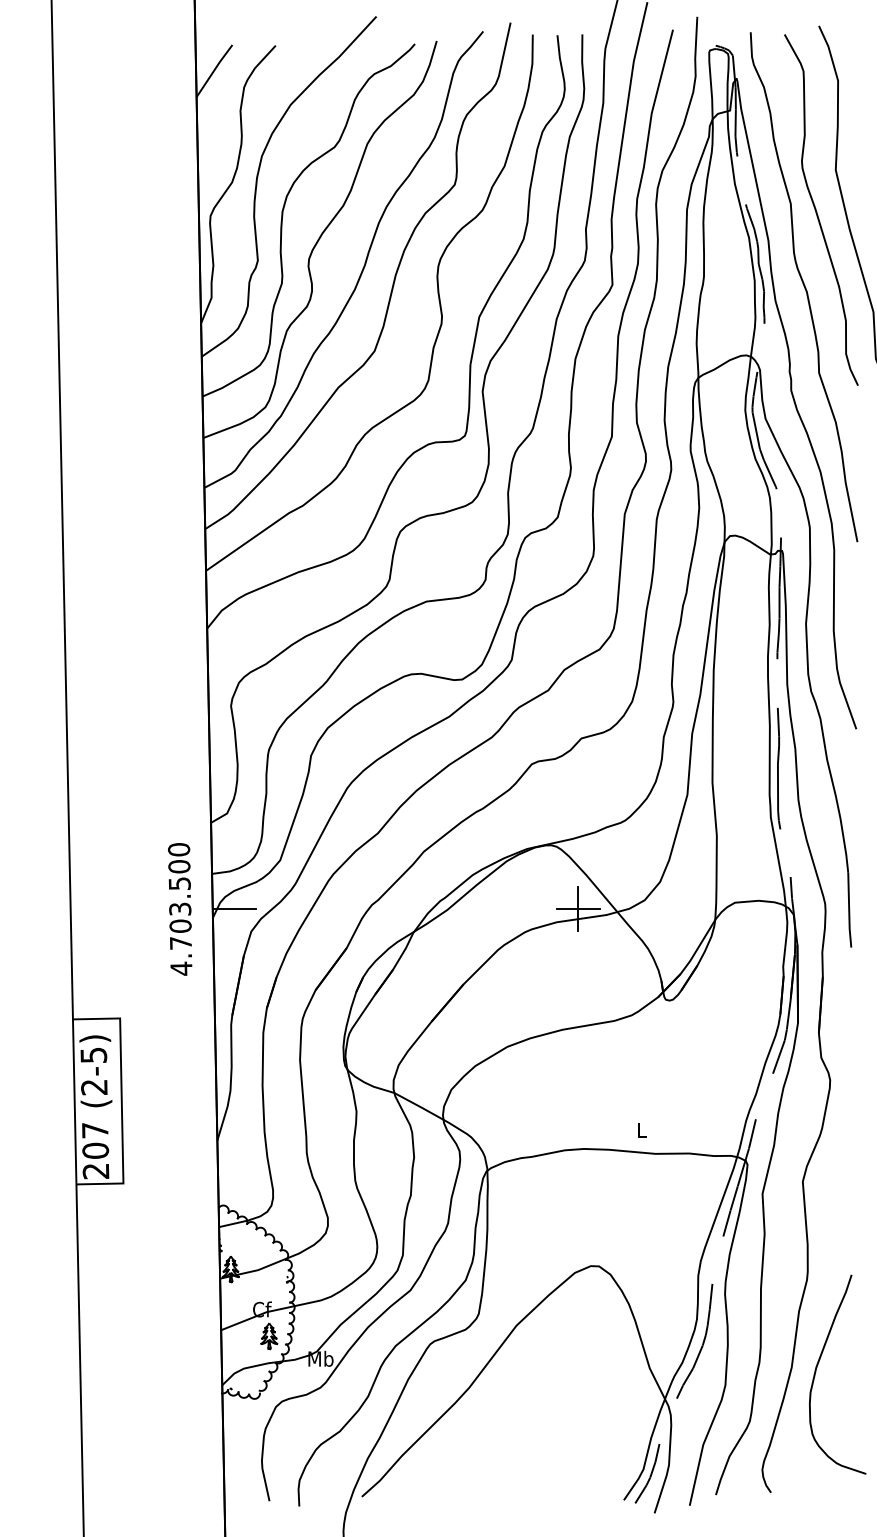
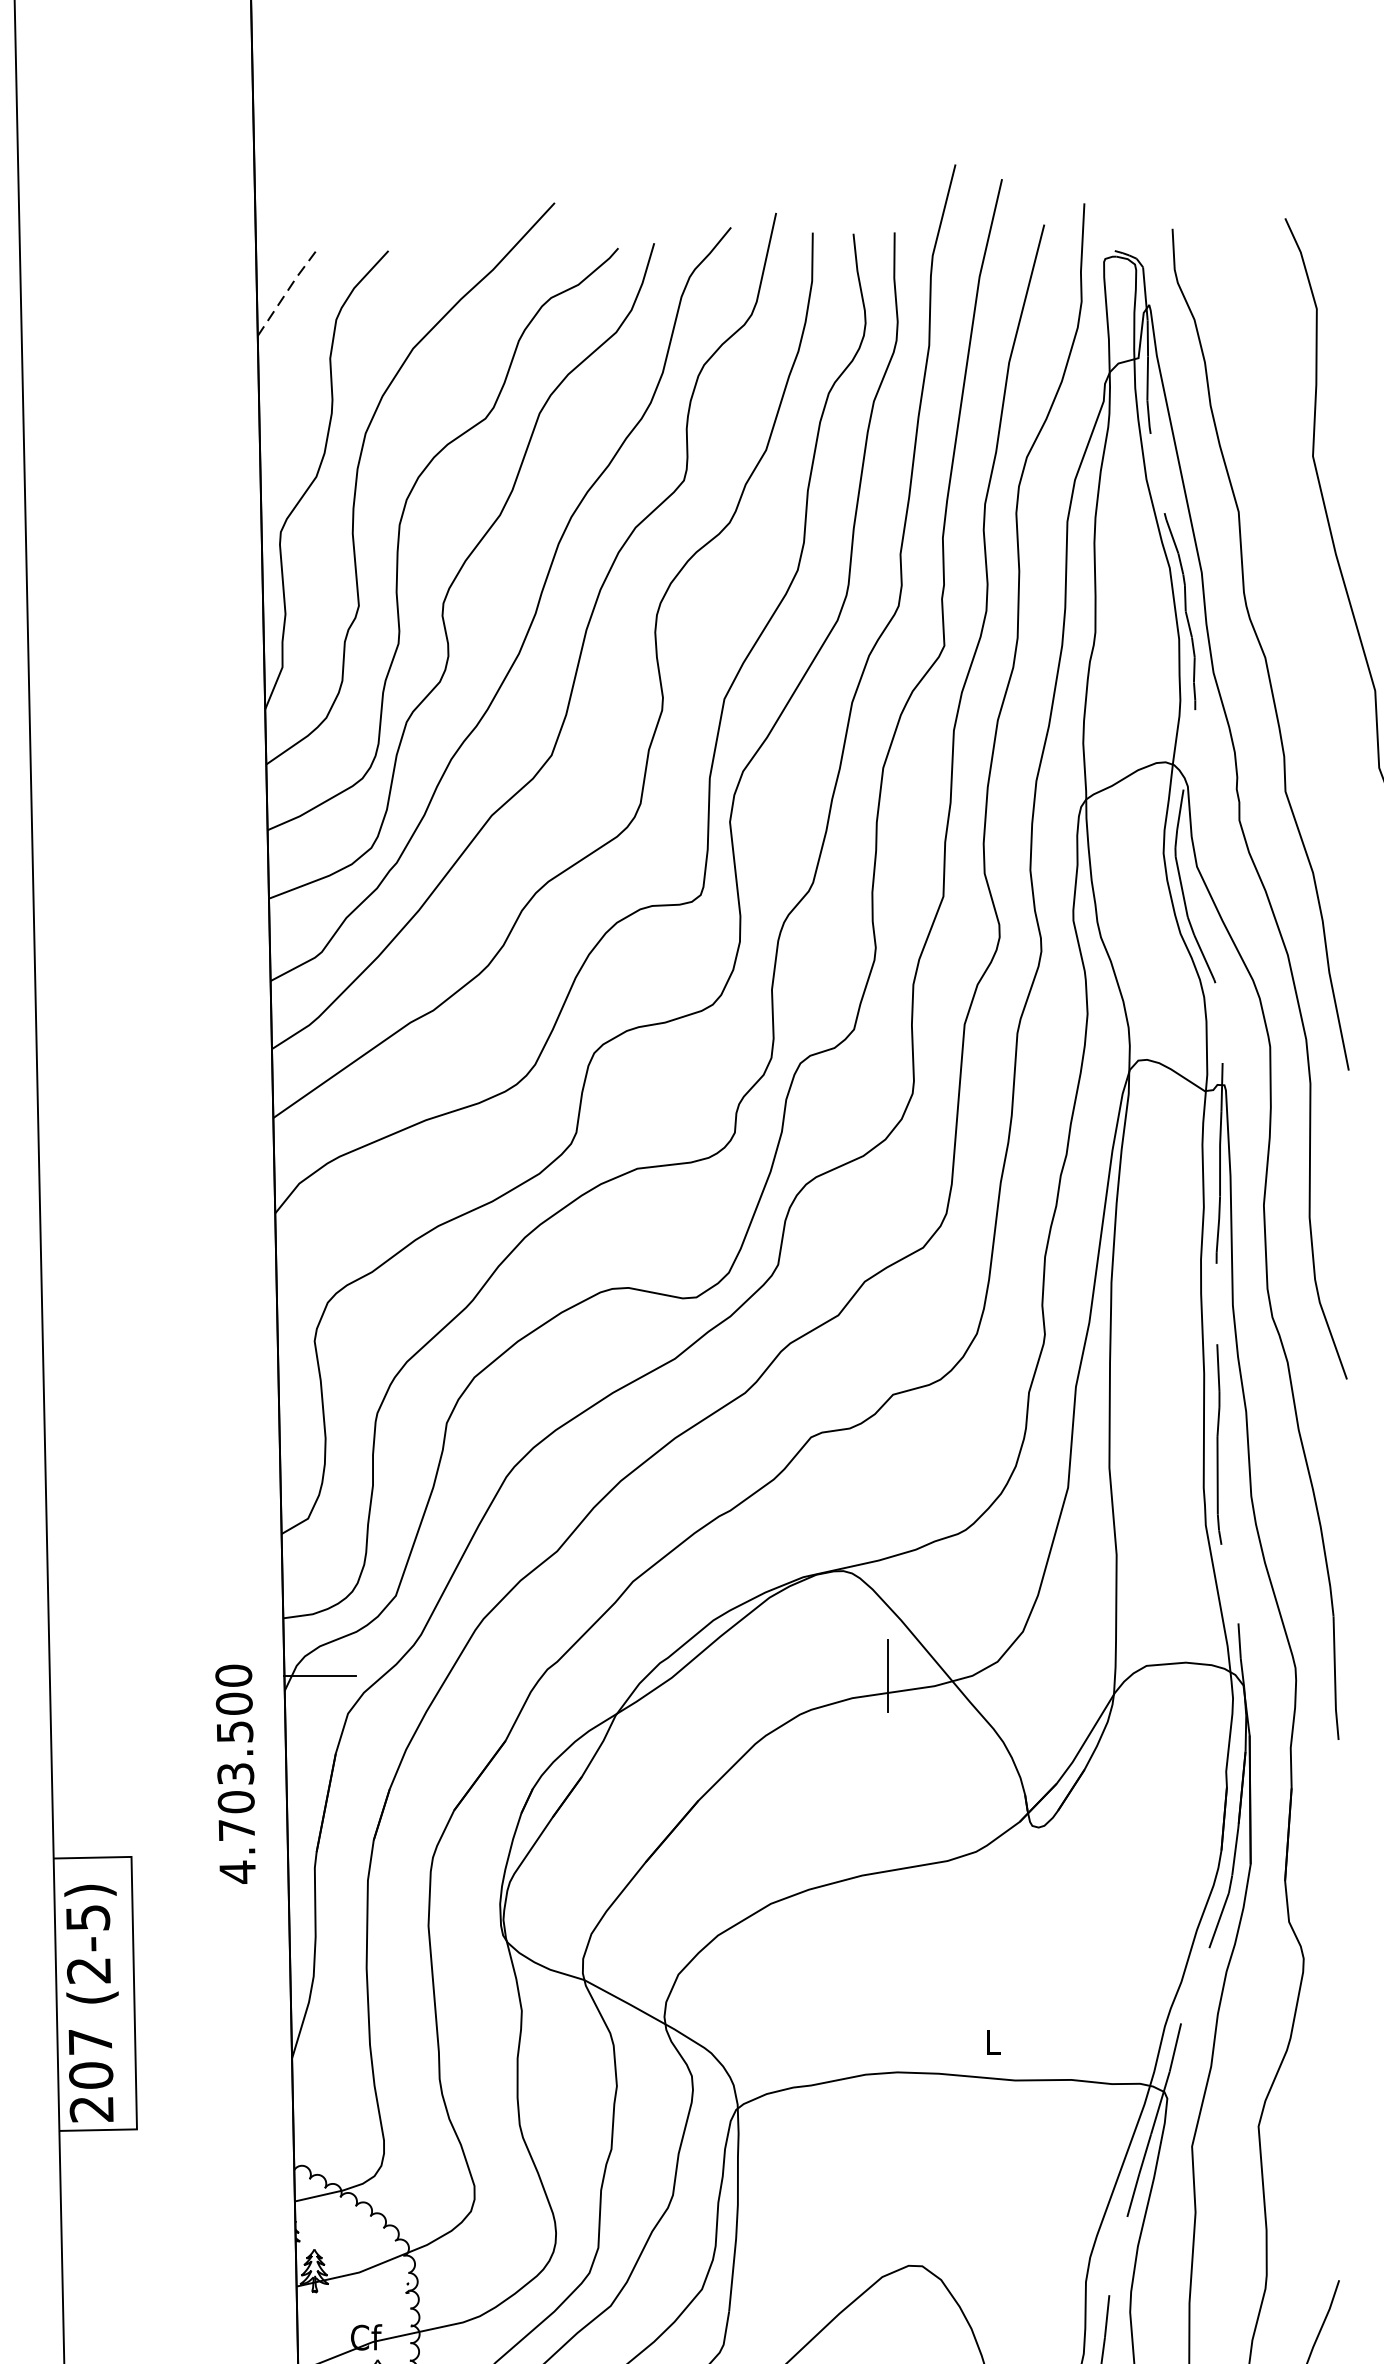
line: (214, 69) -> (287, 290), solid -> dashed
curve: (817, 211) -> (1282, 524), removed
line: (578, 908) -> (888, 1675), removed
text: (180, 909) -> (236, 1774), moved

